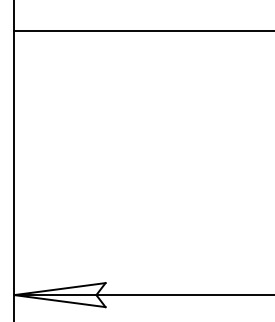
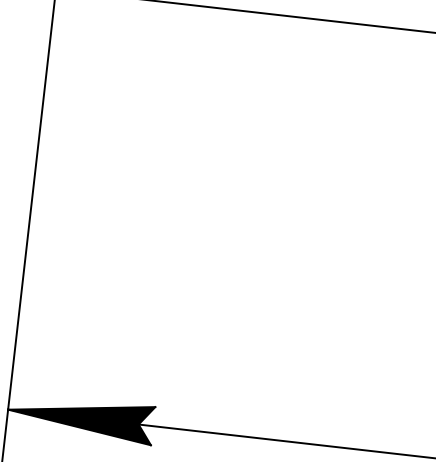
fill: (59, 295) -> (79, 418), added

